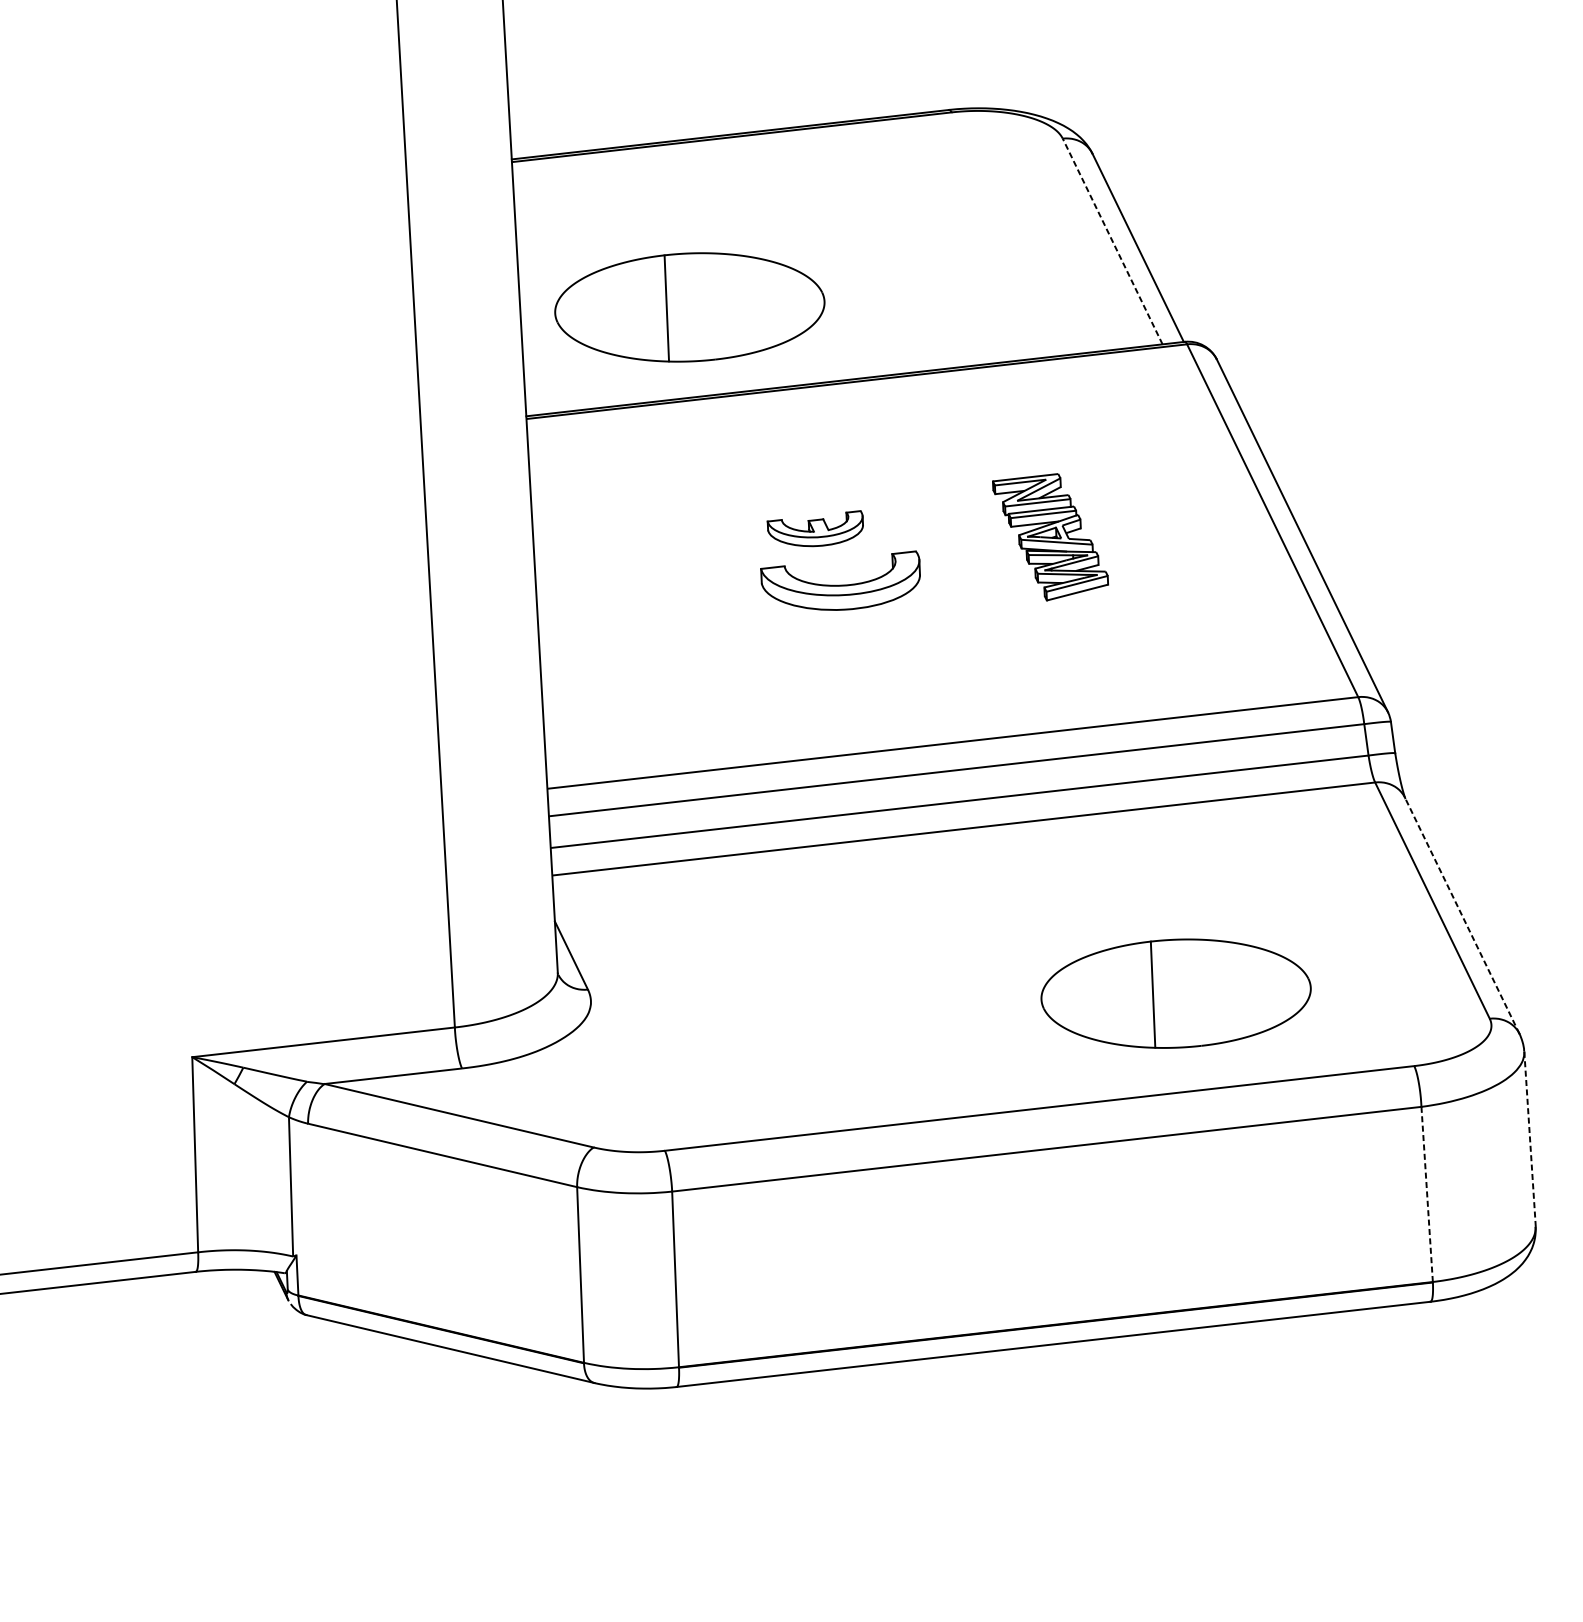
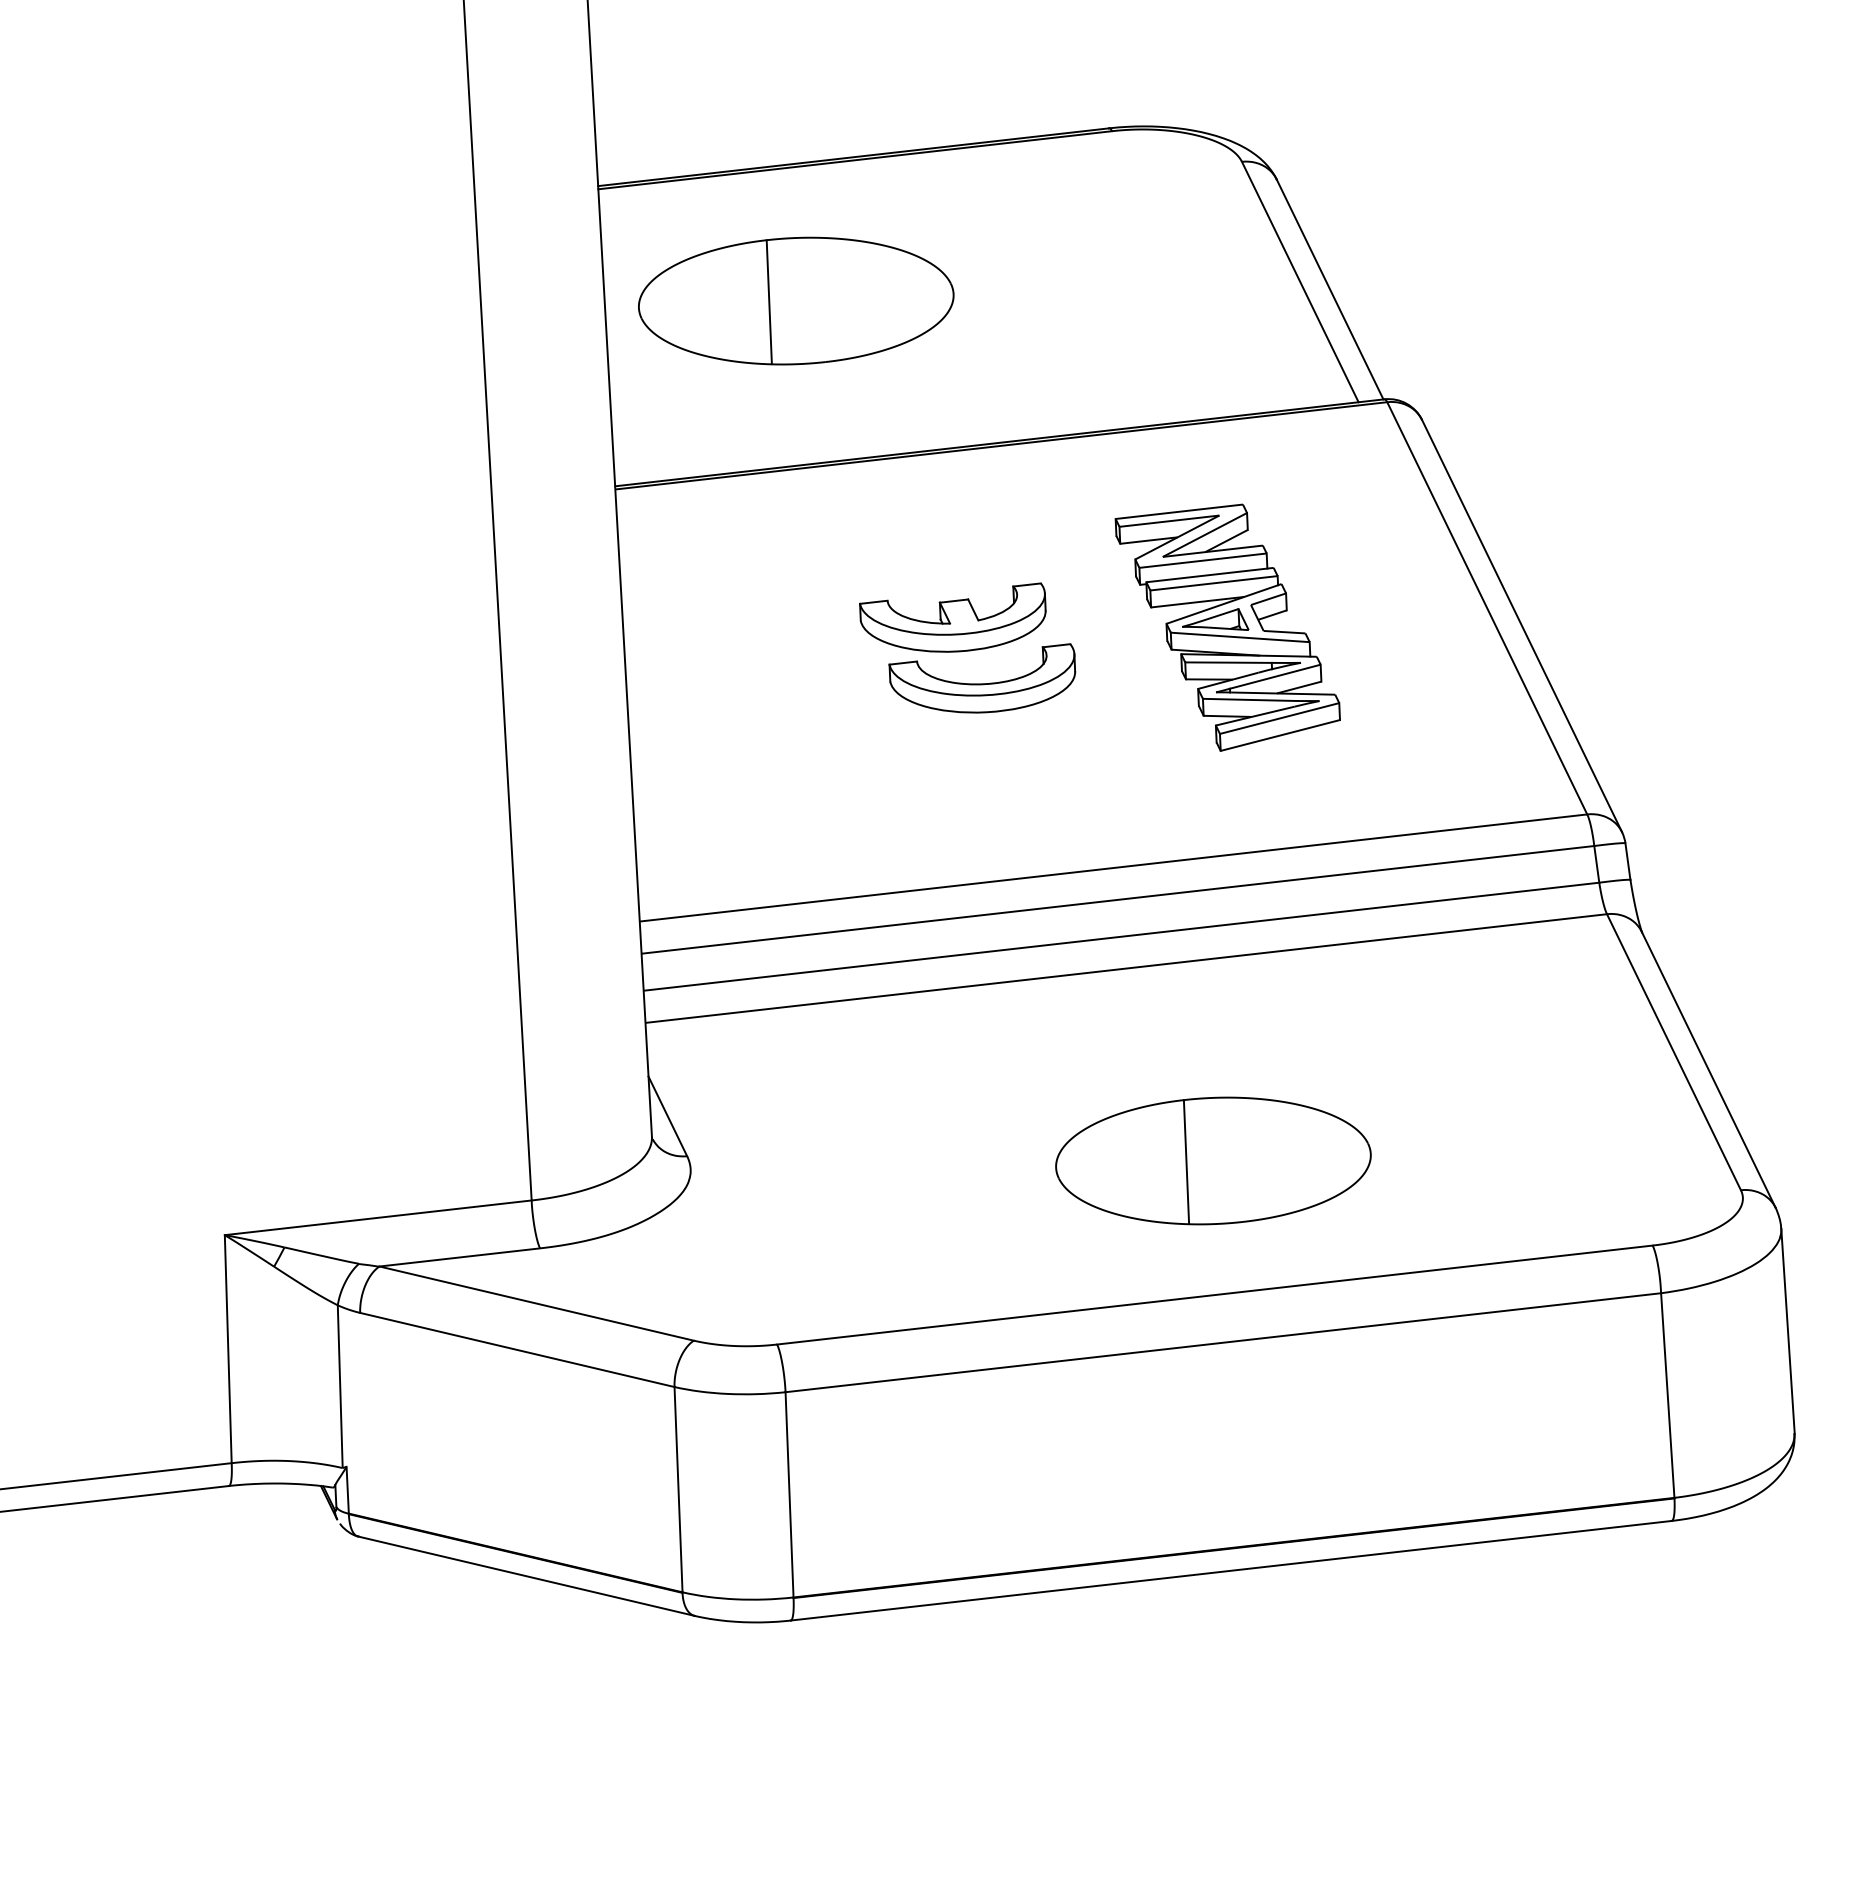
line: (1112, 241) -> (1300, 282), dashed -> solid
part: (690, 306) -> (796, 300), moved
part: (815, 528) -> (952, 617), size x1.67
part: (1050, 537) -> (1227, 627), size x1.67
line: (1462, 915) -> (1708, 1069), dashed -> solid
part: (1176, 993) -> (1213, 1160), moved
line: (1530, 1139) -> (1788, 1331), dashed -> solid
line: (1426, 1194) -> (1667, 1395), dashed -> solid

